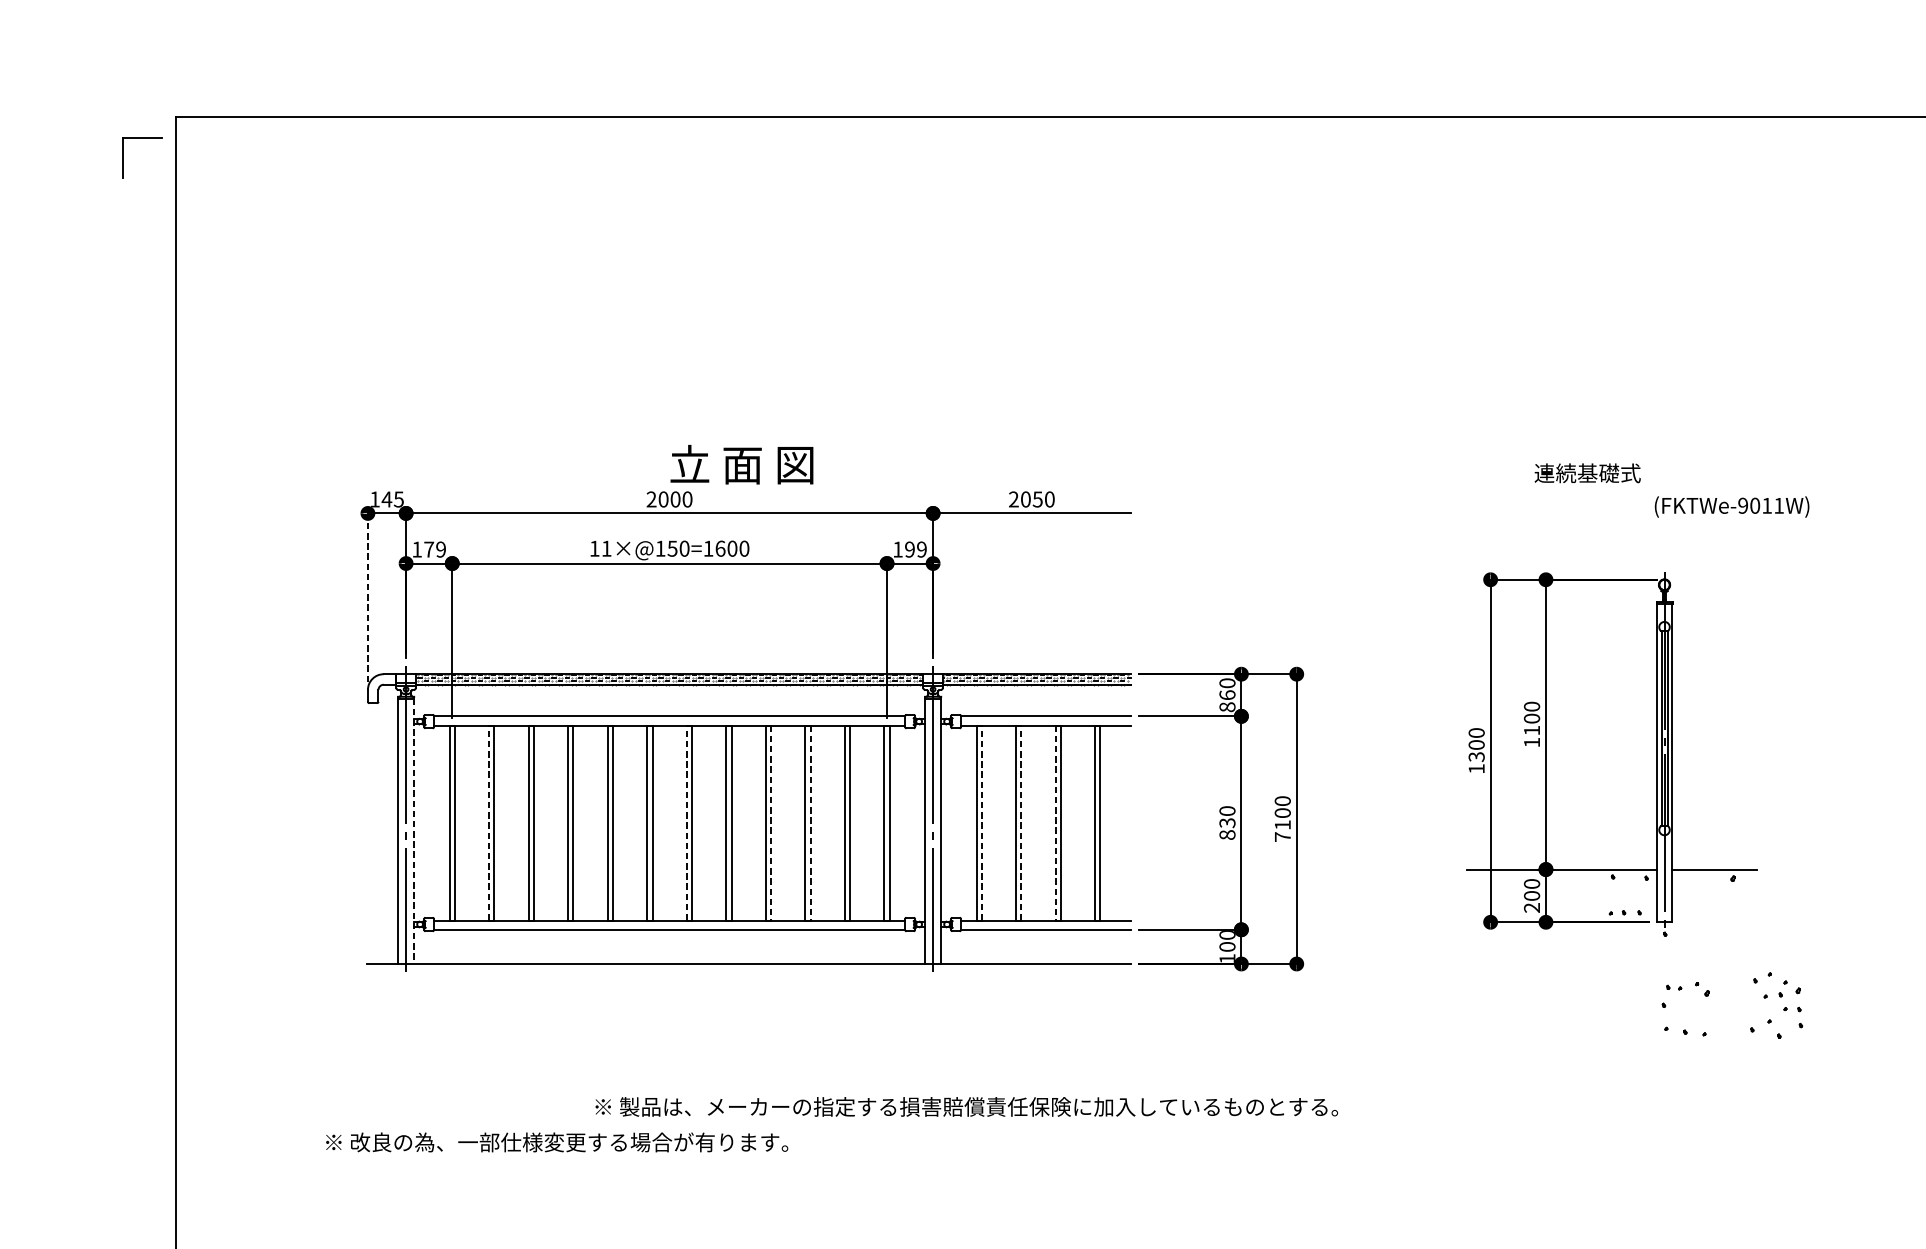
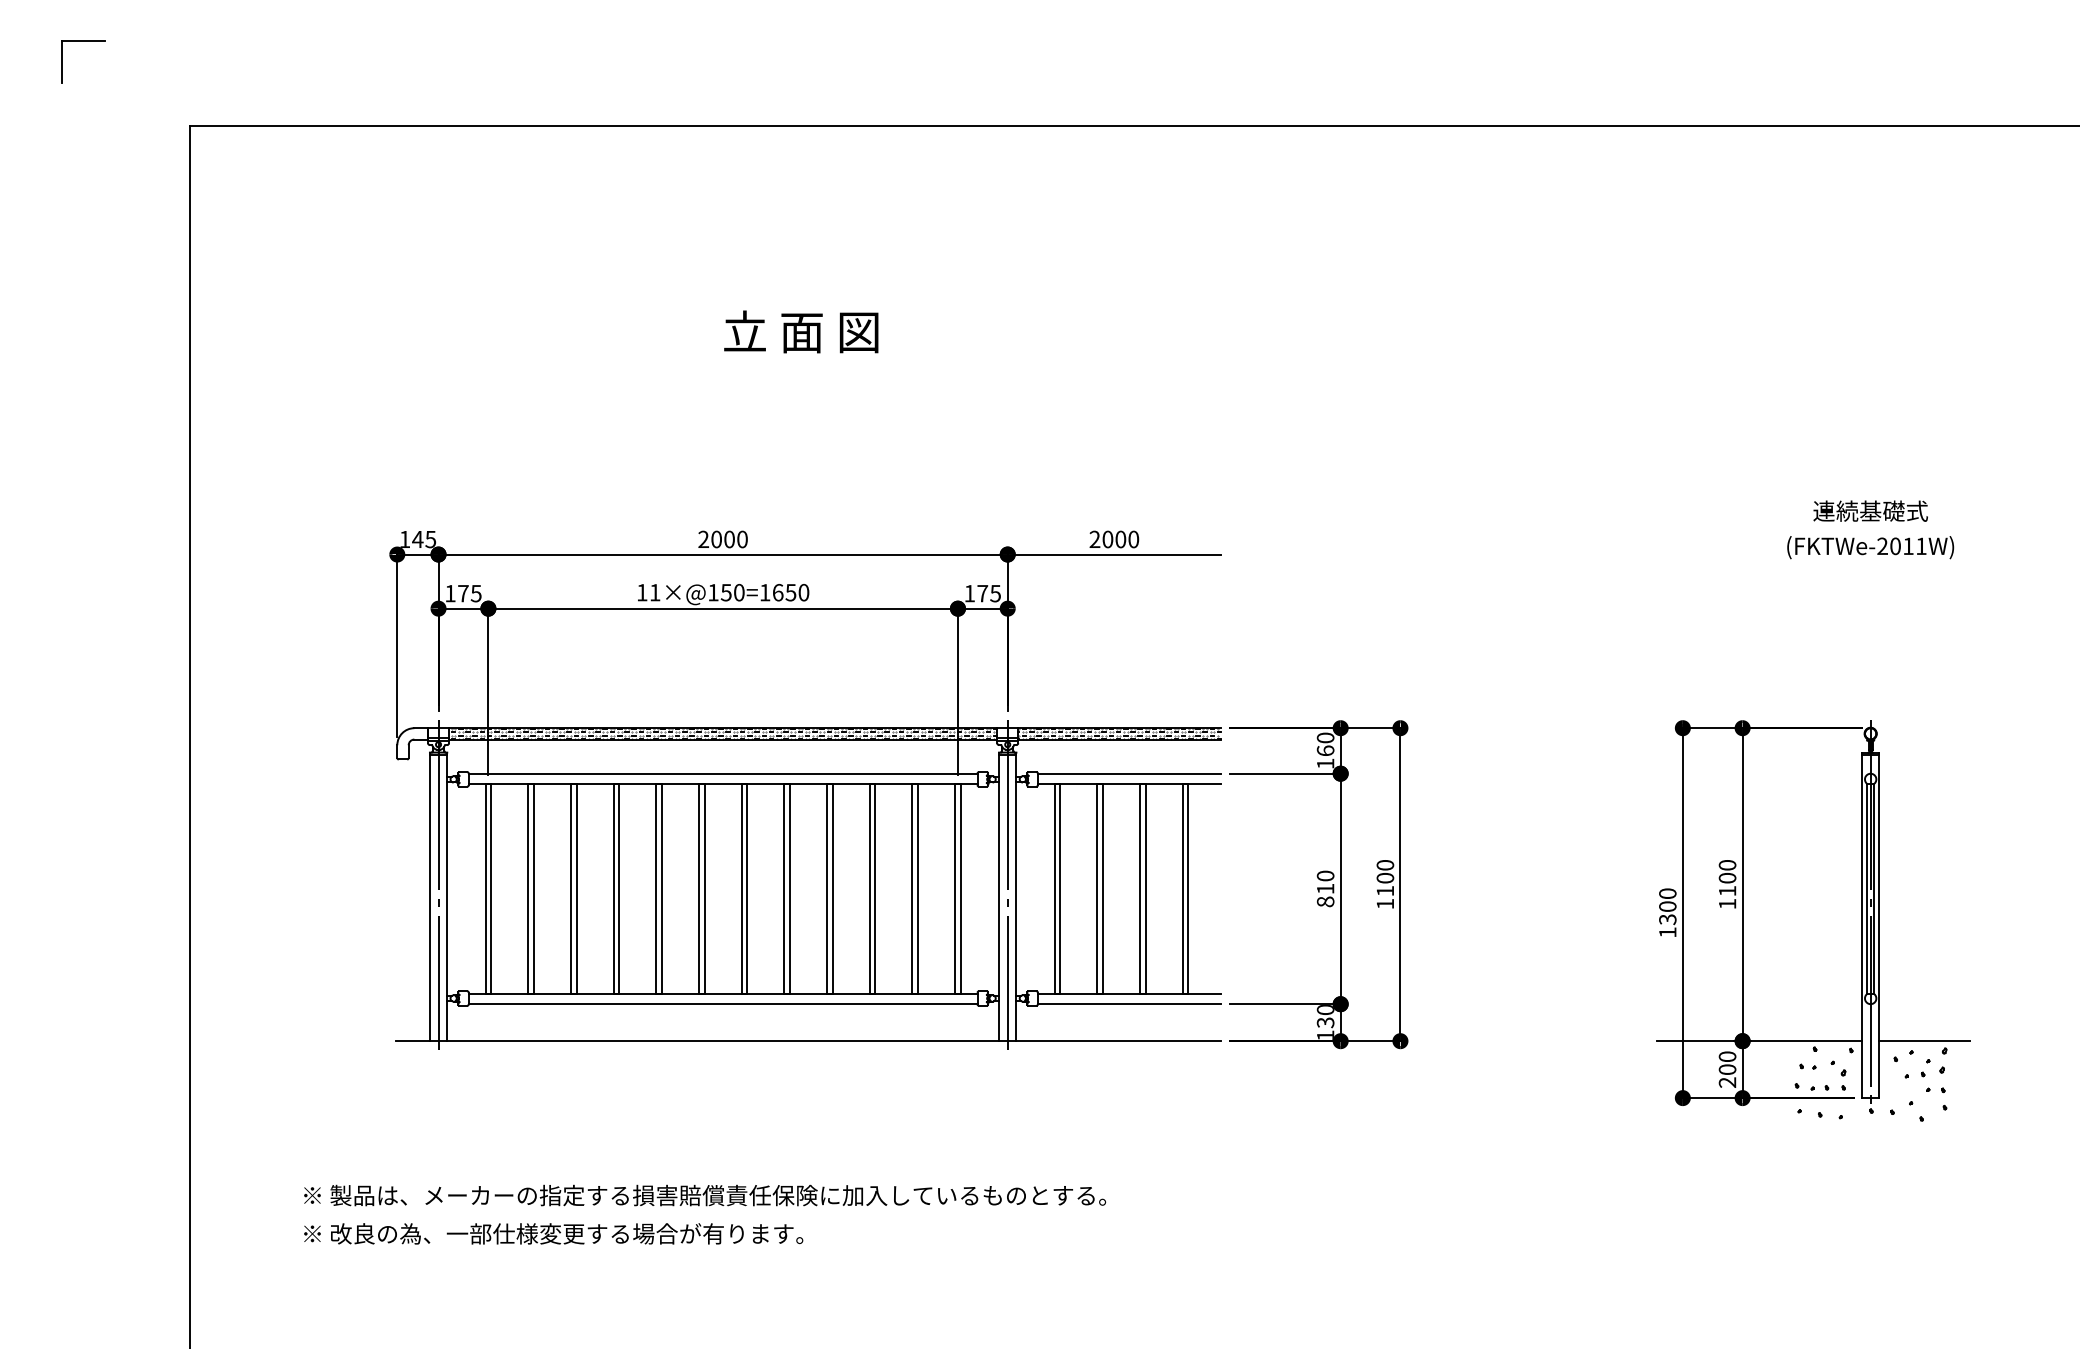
part: (142, 139) -> (83, 41), moved
text: (742, 464) -> (801, 331), moved
text: (1587, 472) -> (1870, 510), moved
text: (1037, 499) -> (1120, 539), 2050 -> 2000
text: (1743, 505) -> (1882, 546), (FKTWe-9011W) -> (FKTWe-2011W)
text: (731, 548) -> (790, 592), 11×@150=1600 -> 11×@150=1650
text: (440, 549) -> (475, 593), 179 -> 175
text: (915, 549) -> (988, 593), 199 -> 175
line: (368, 597) -> (397, 645), dashed -> solid
text: (1227, 706) -> (1325, 763), 860 -> 160
part: (1656, 754) -> (1861, 916), moved
line: (489, 822) -> (528, 888), dashed -> solid
line: (686, 822) -> (741, 888), dashed -> solid
line: (981, 822) -> (1060, 888), dashed -> solid
line: (1021, 822) -> (1103, 888), dashed -> solid
text: (1227, 822) -> (1325, 888), 830 -> 810
line: (770, 823) -> (832, 889), dashed -> solid
line: (810, 823) -> (875, 889), dashed -> solid
line: (1056, 823) -> (1140, 889), dashed -> solid
line: (414, 831) -> (447, 898), dashed -> solid
text: (1281, 836) -> (1384, 903), 7100 -> 1100
text: (1227, 946) -> (1325, 1022), 100 -> 130
text: (967, 1106) -> (705, 1195), moved
text: (556, 1142) -> (553, 1233), moved

